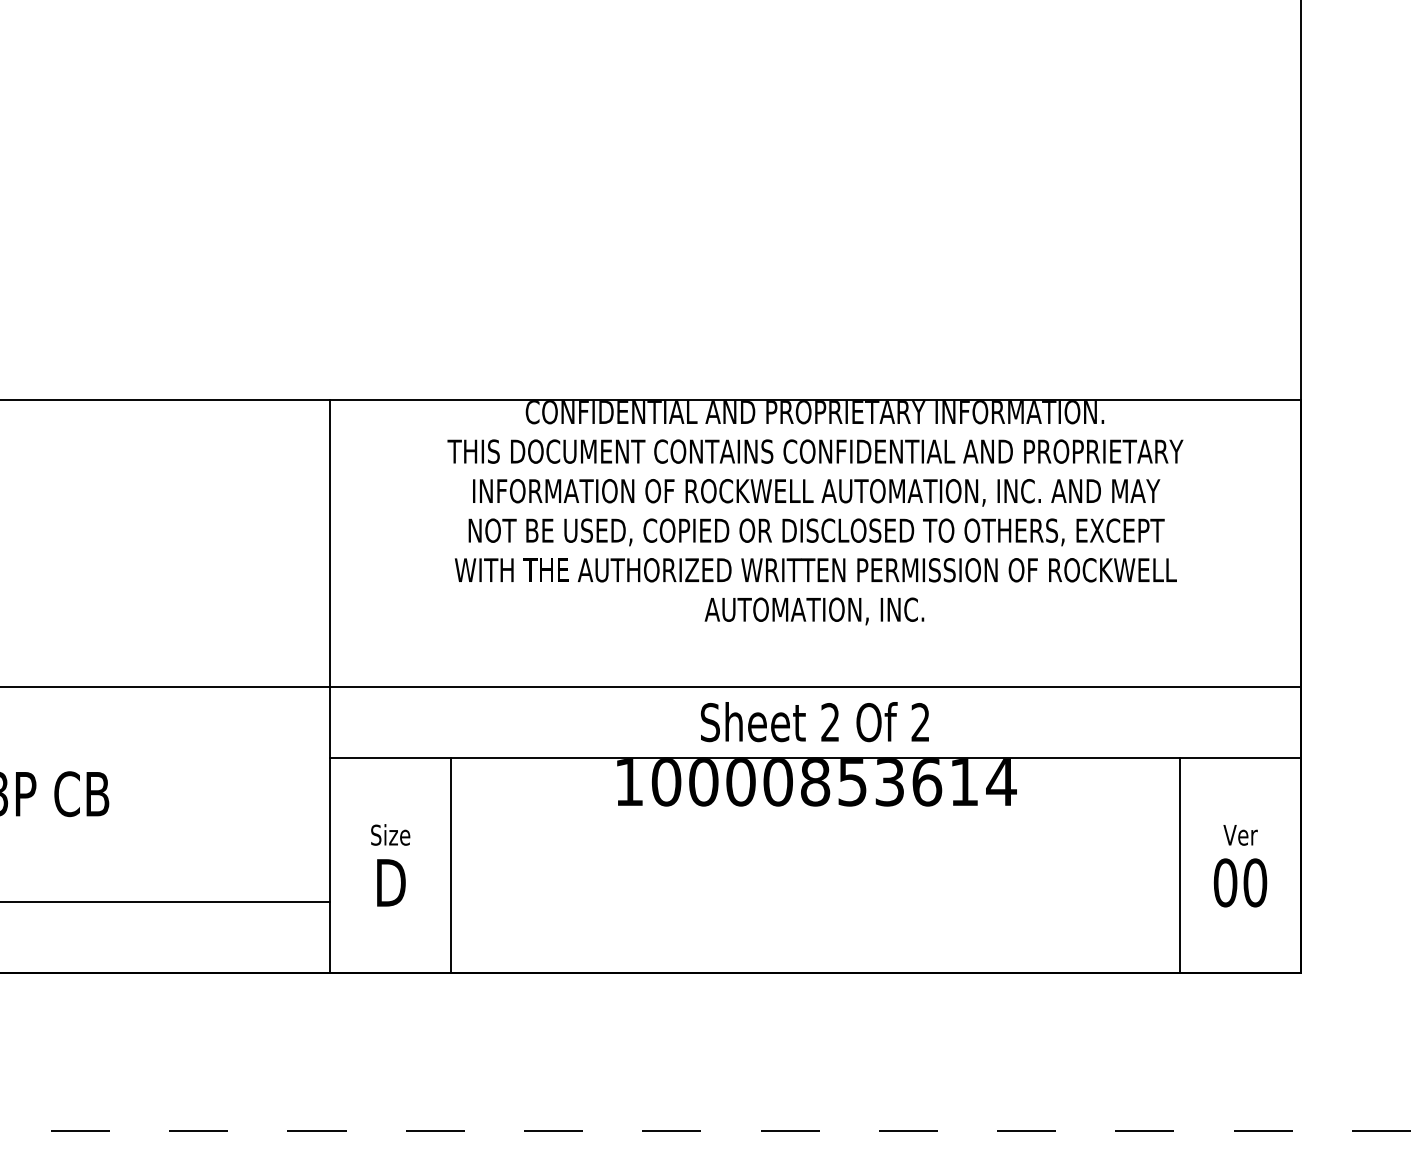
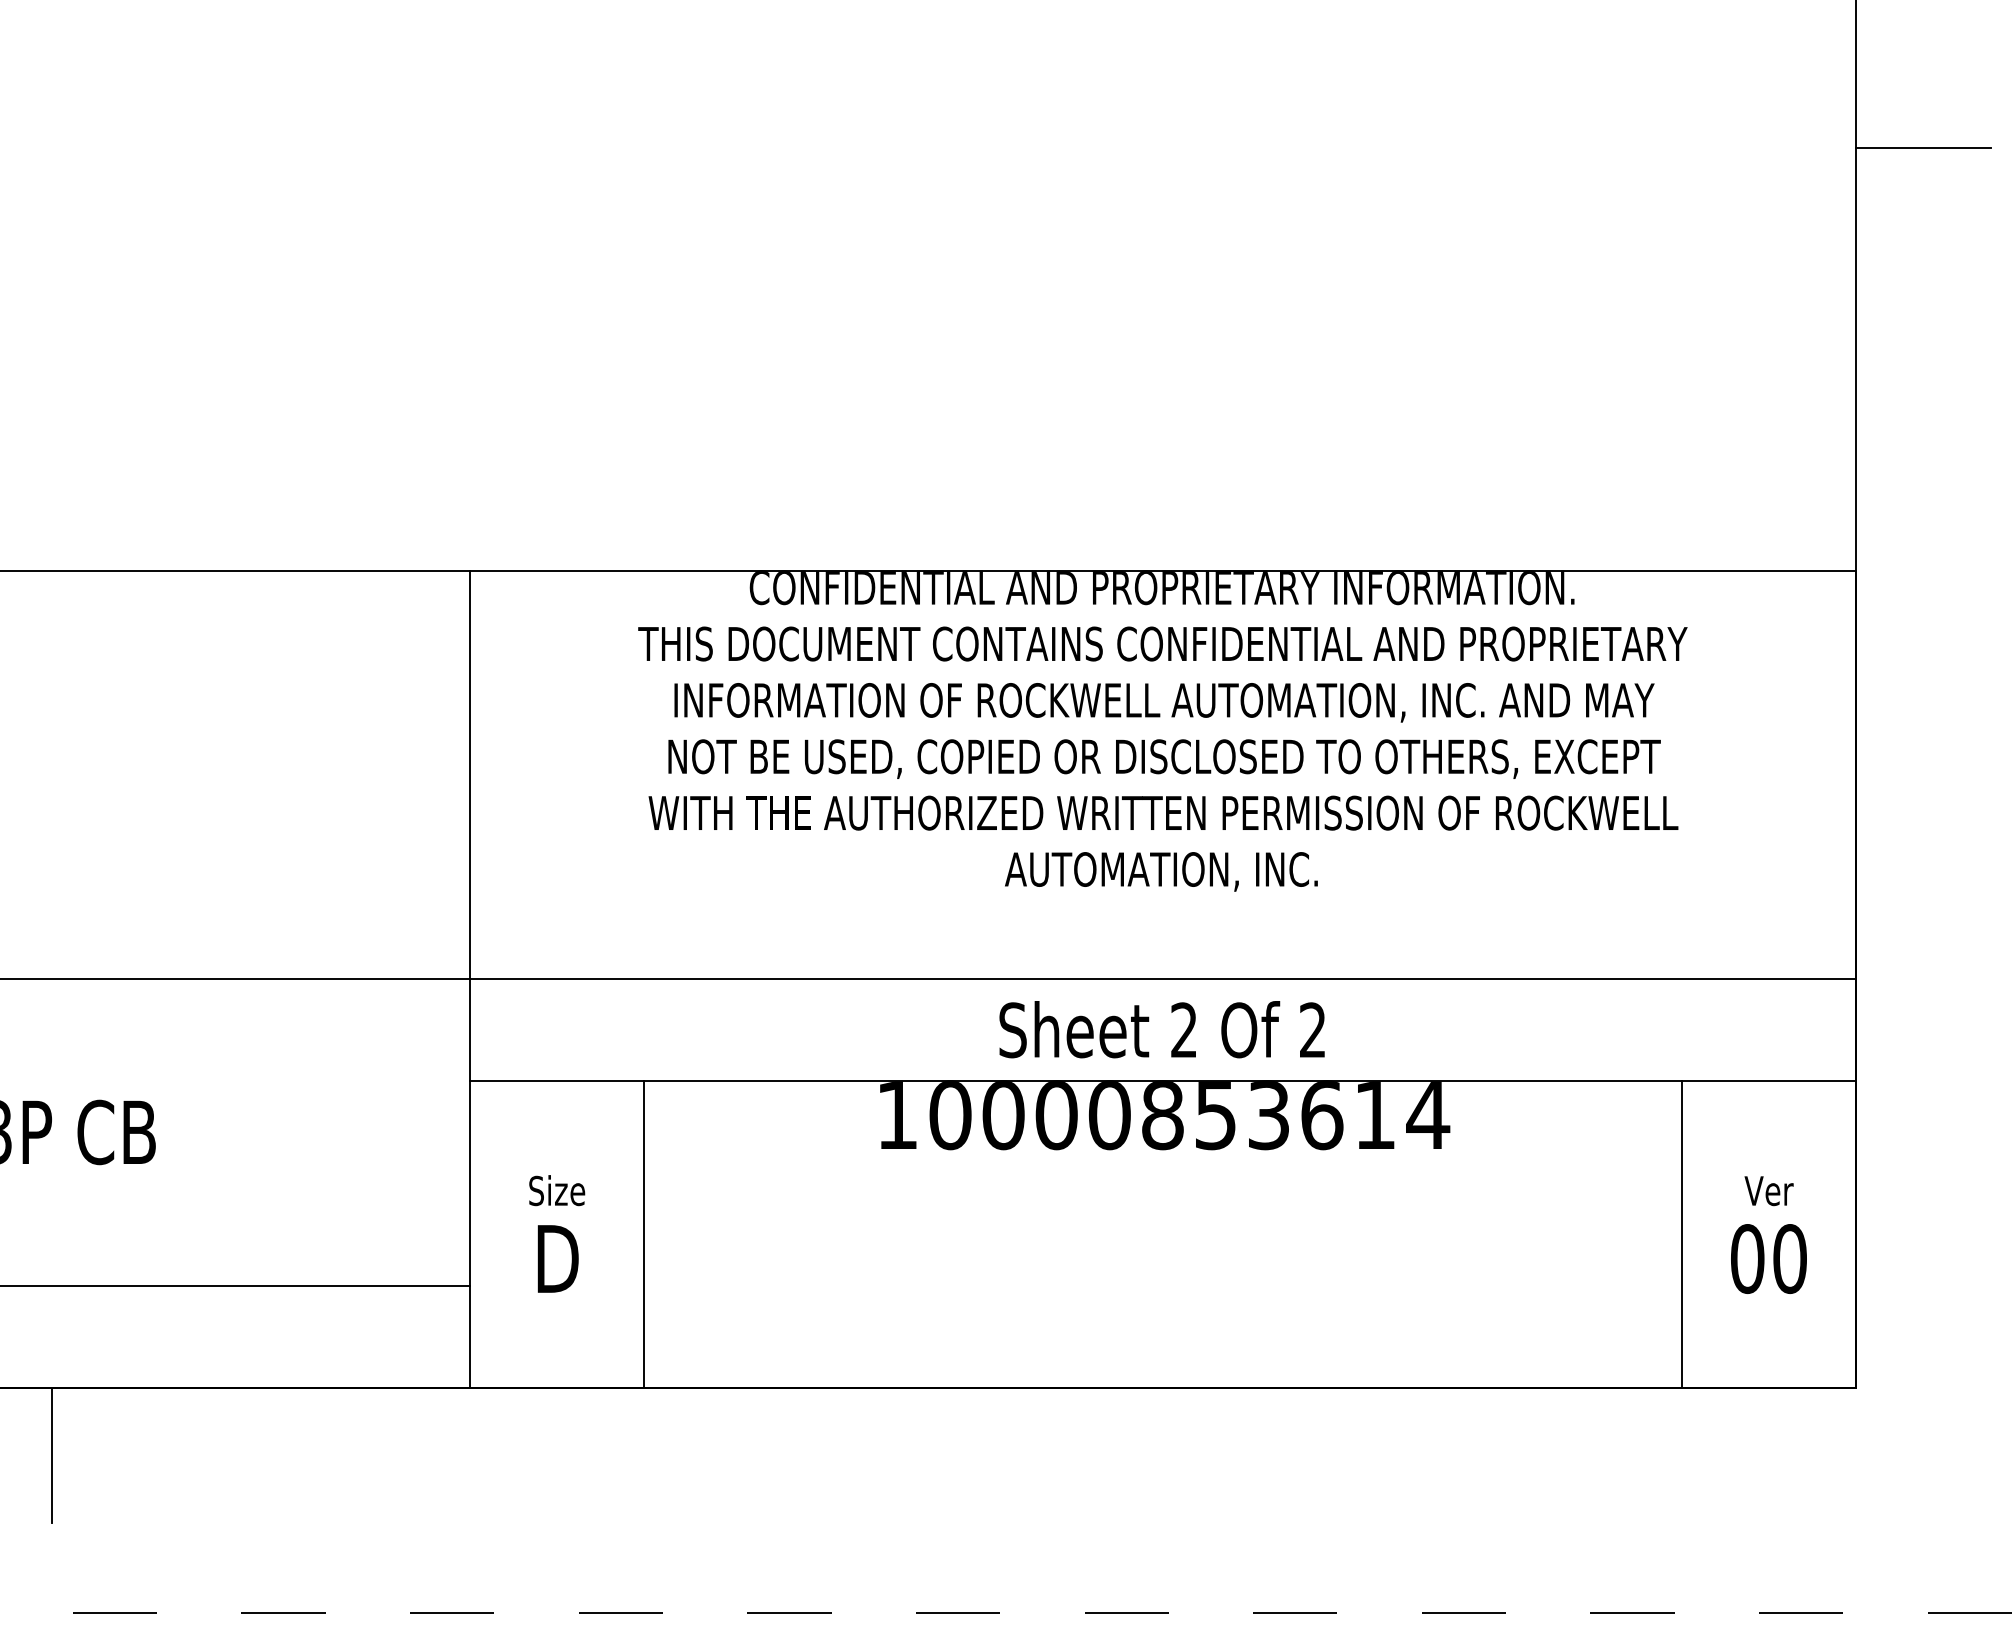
line: (1348, 103) -> (1922, 147), added
line: (36, 1020) -> (52, 1455), added

